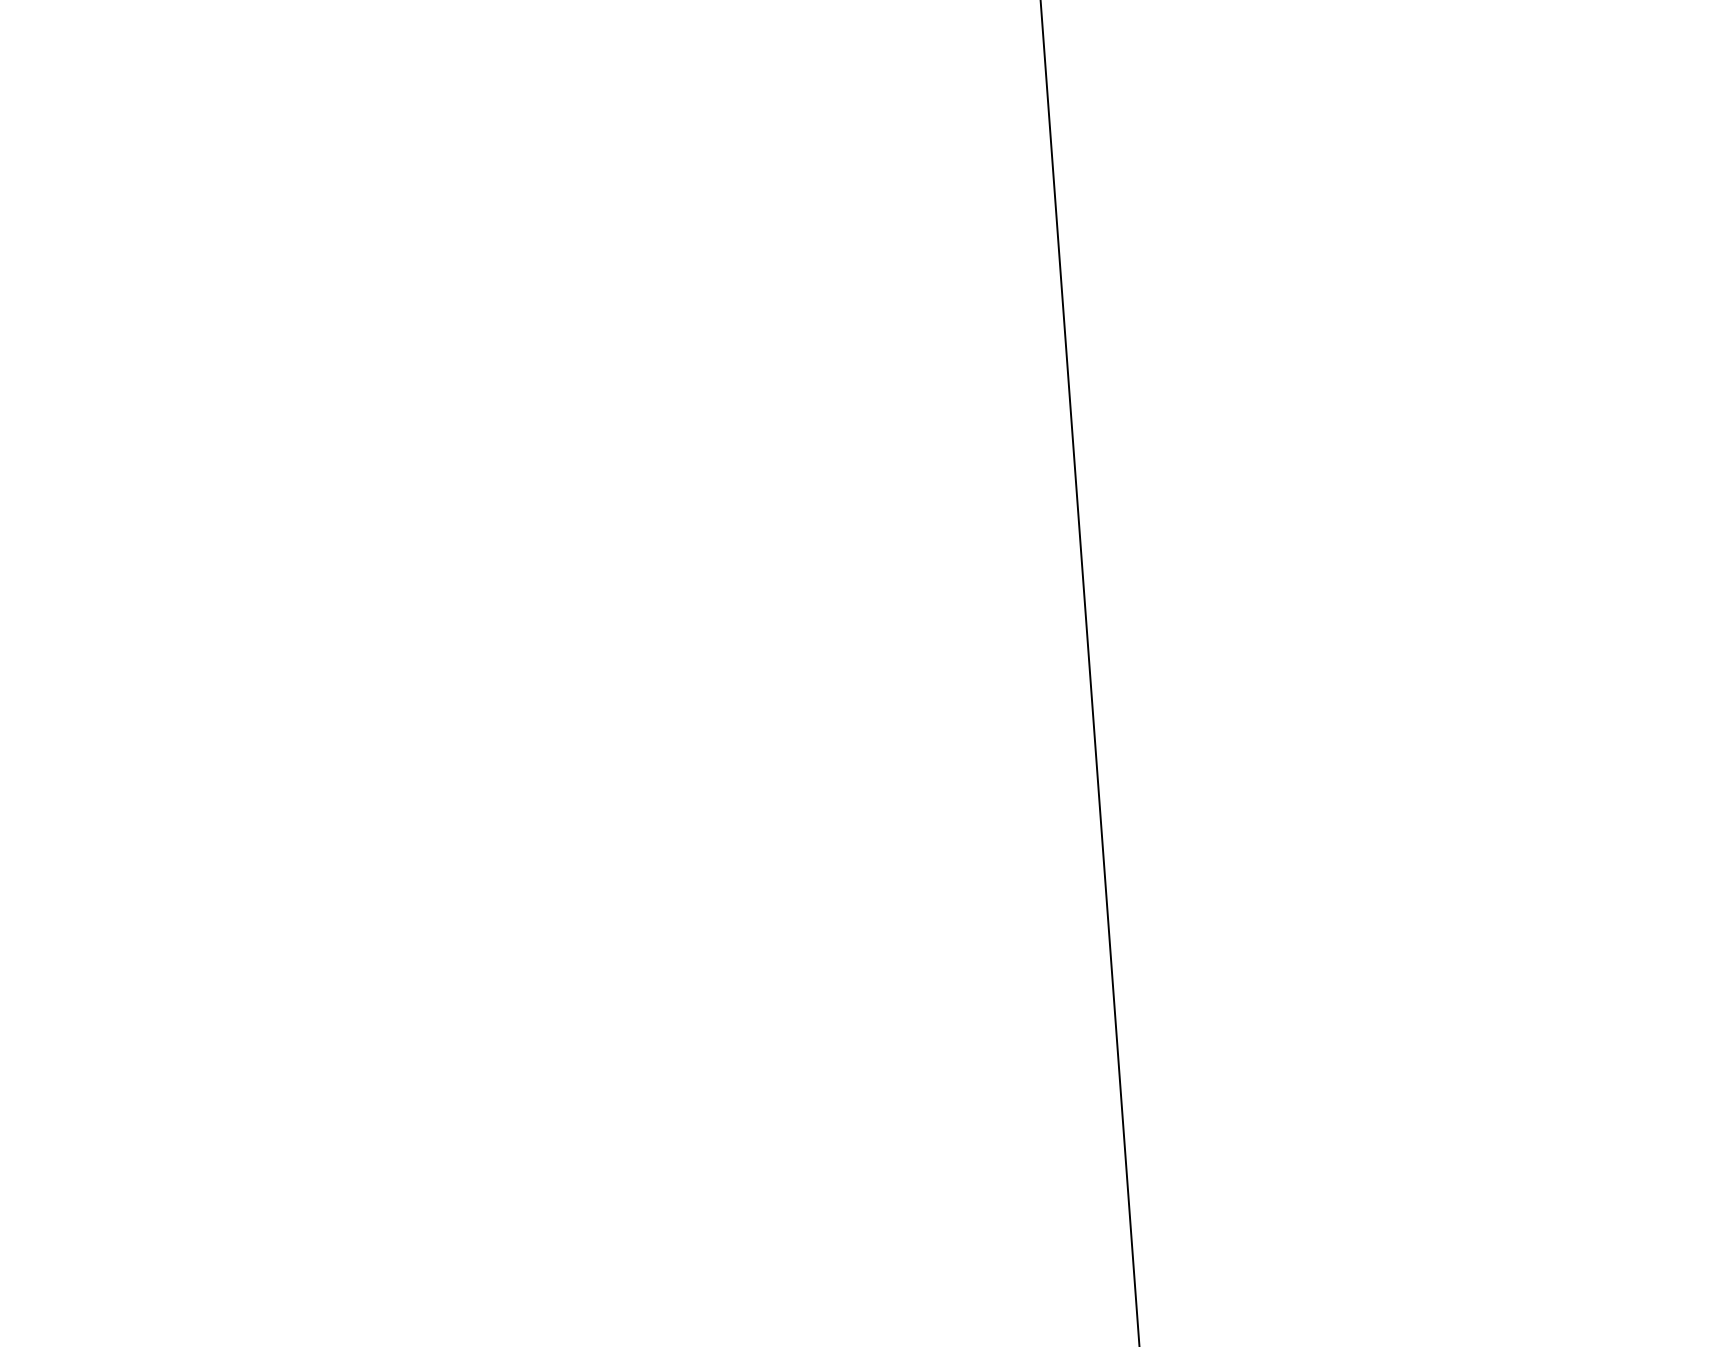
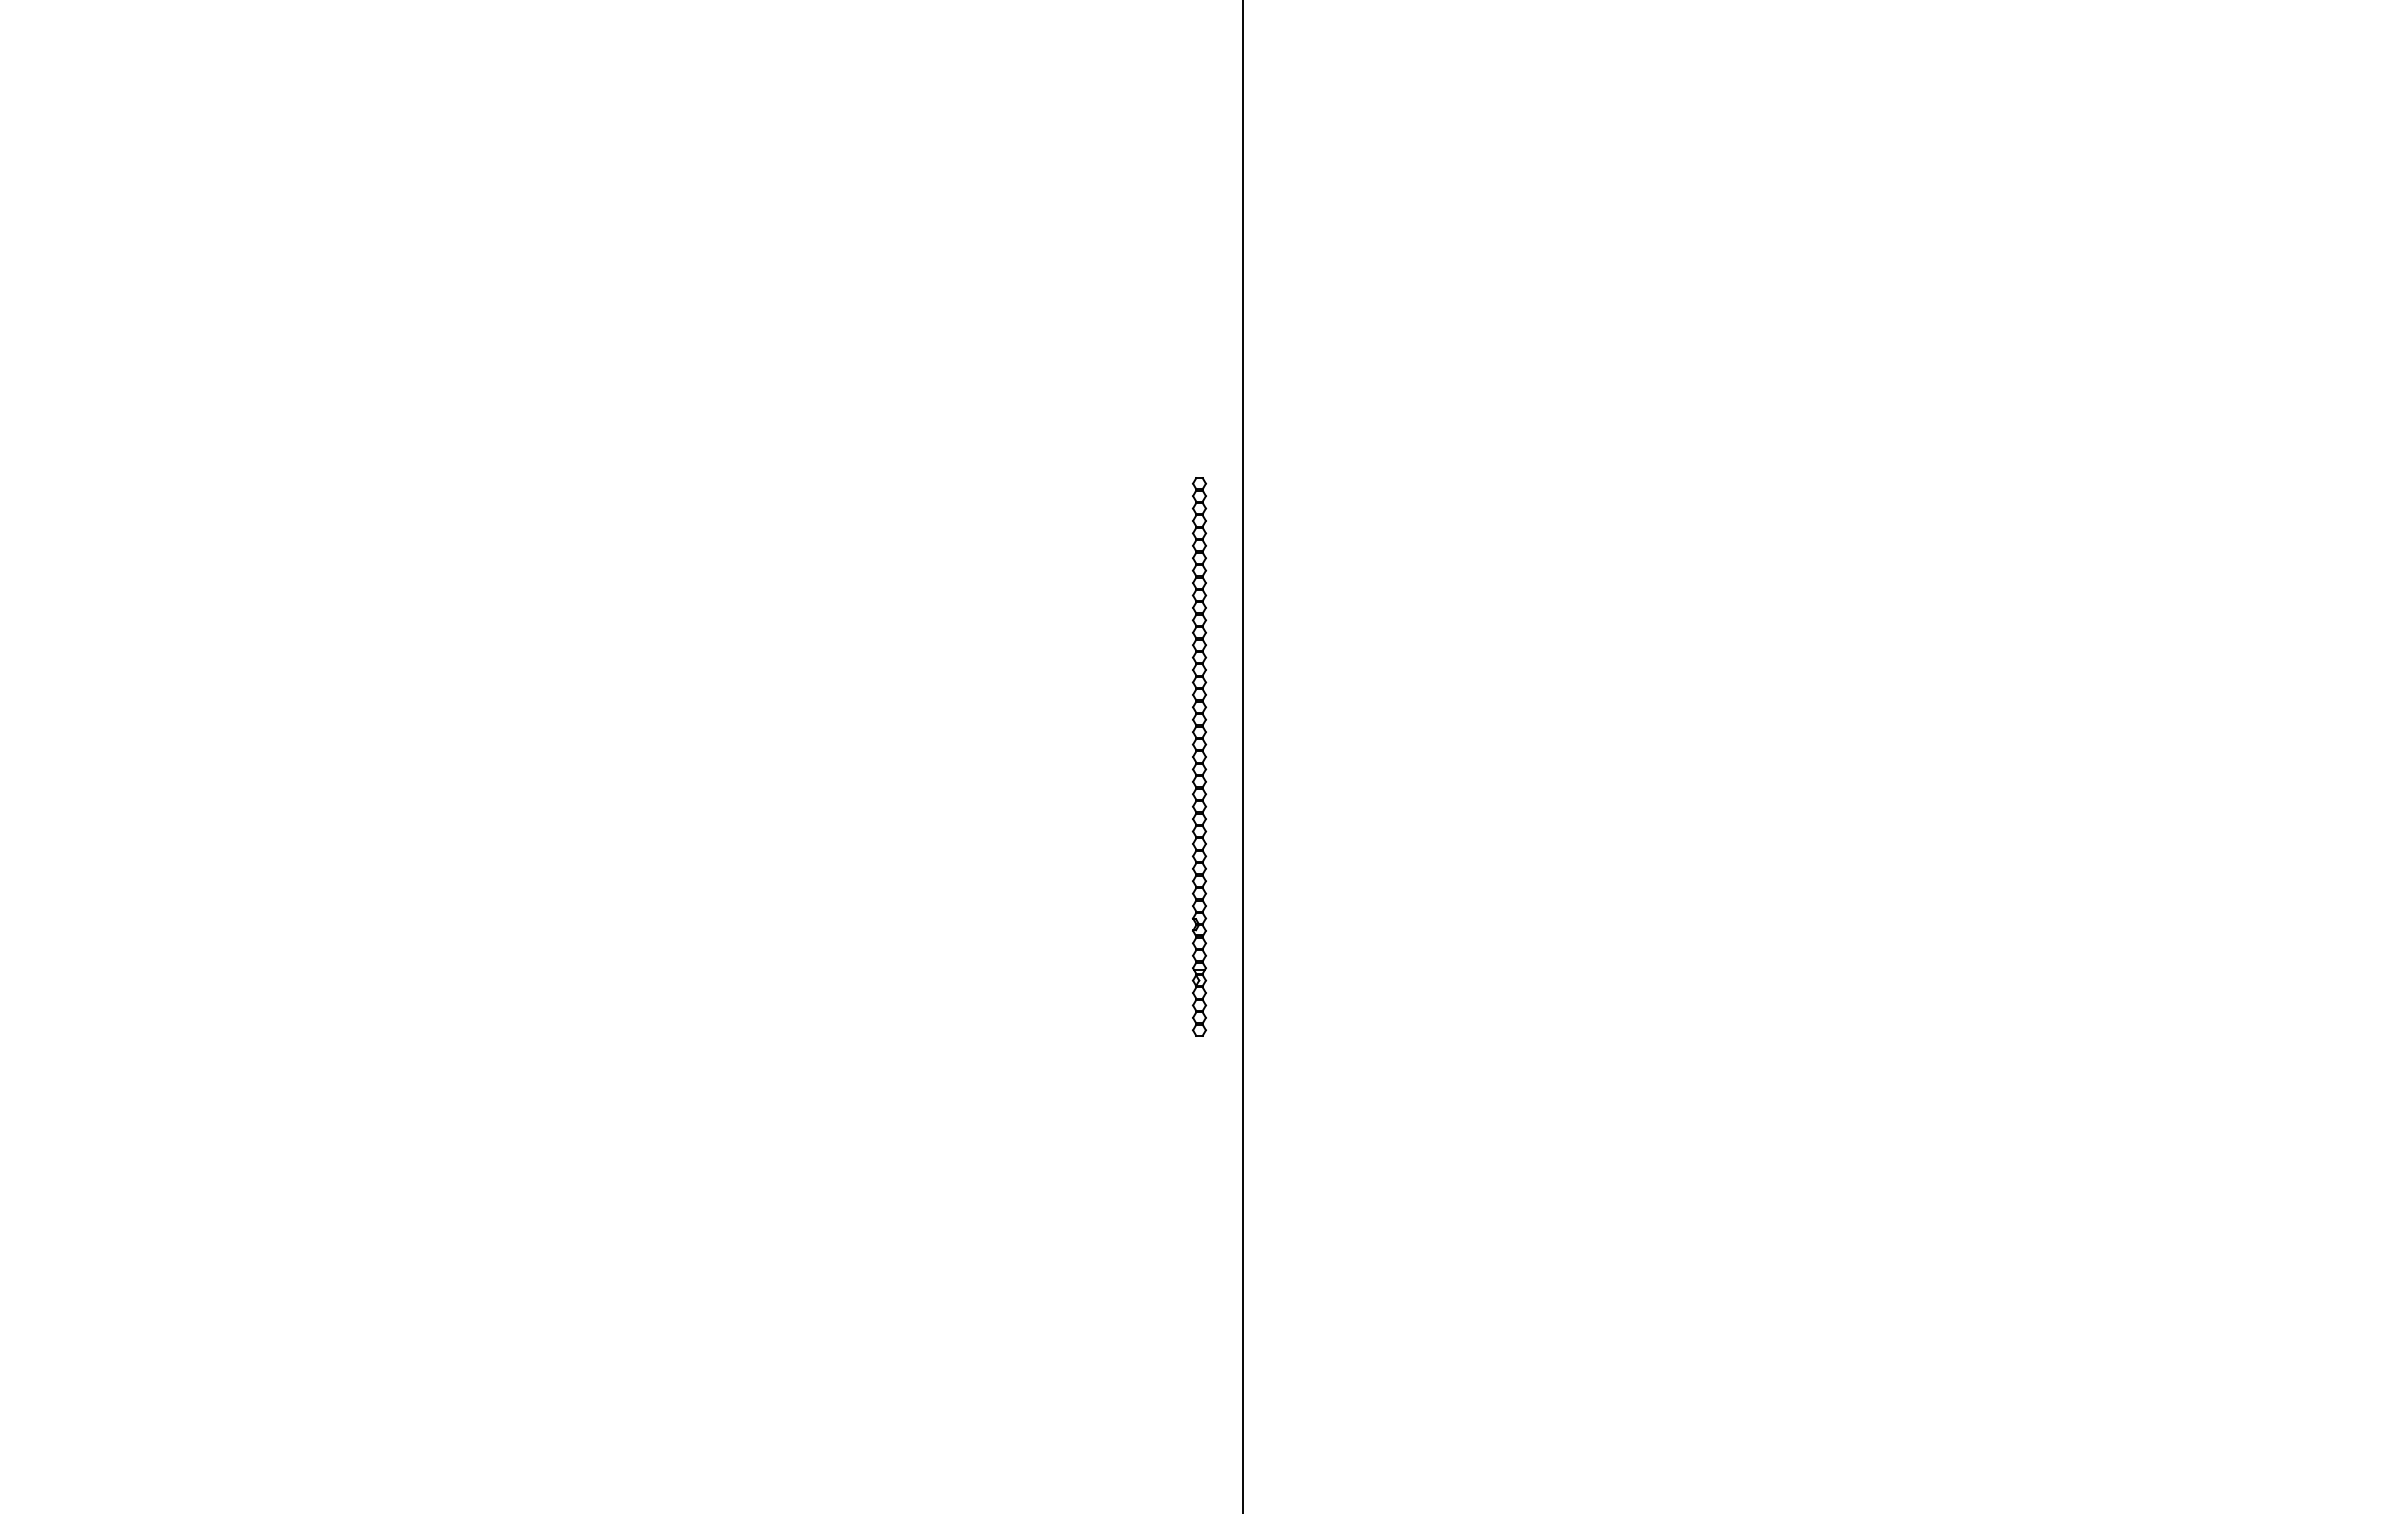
part: (1047, 647) -> (1199, 756), added

